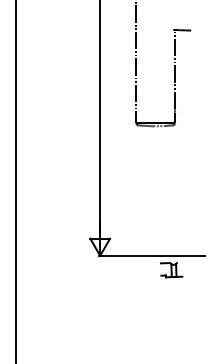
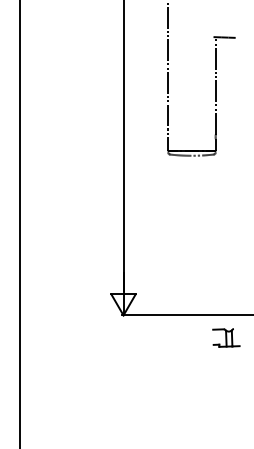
part: (171, 270) -> (226, 338), moved

